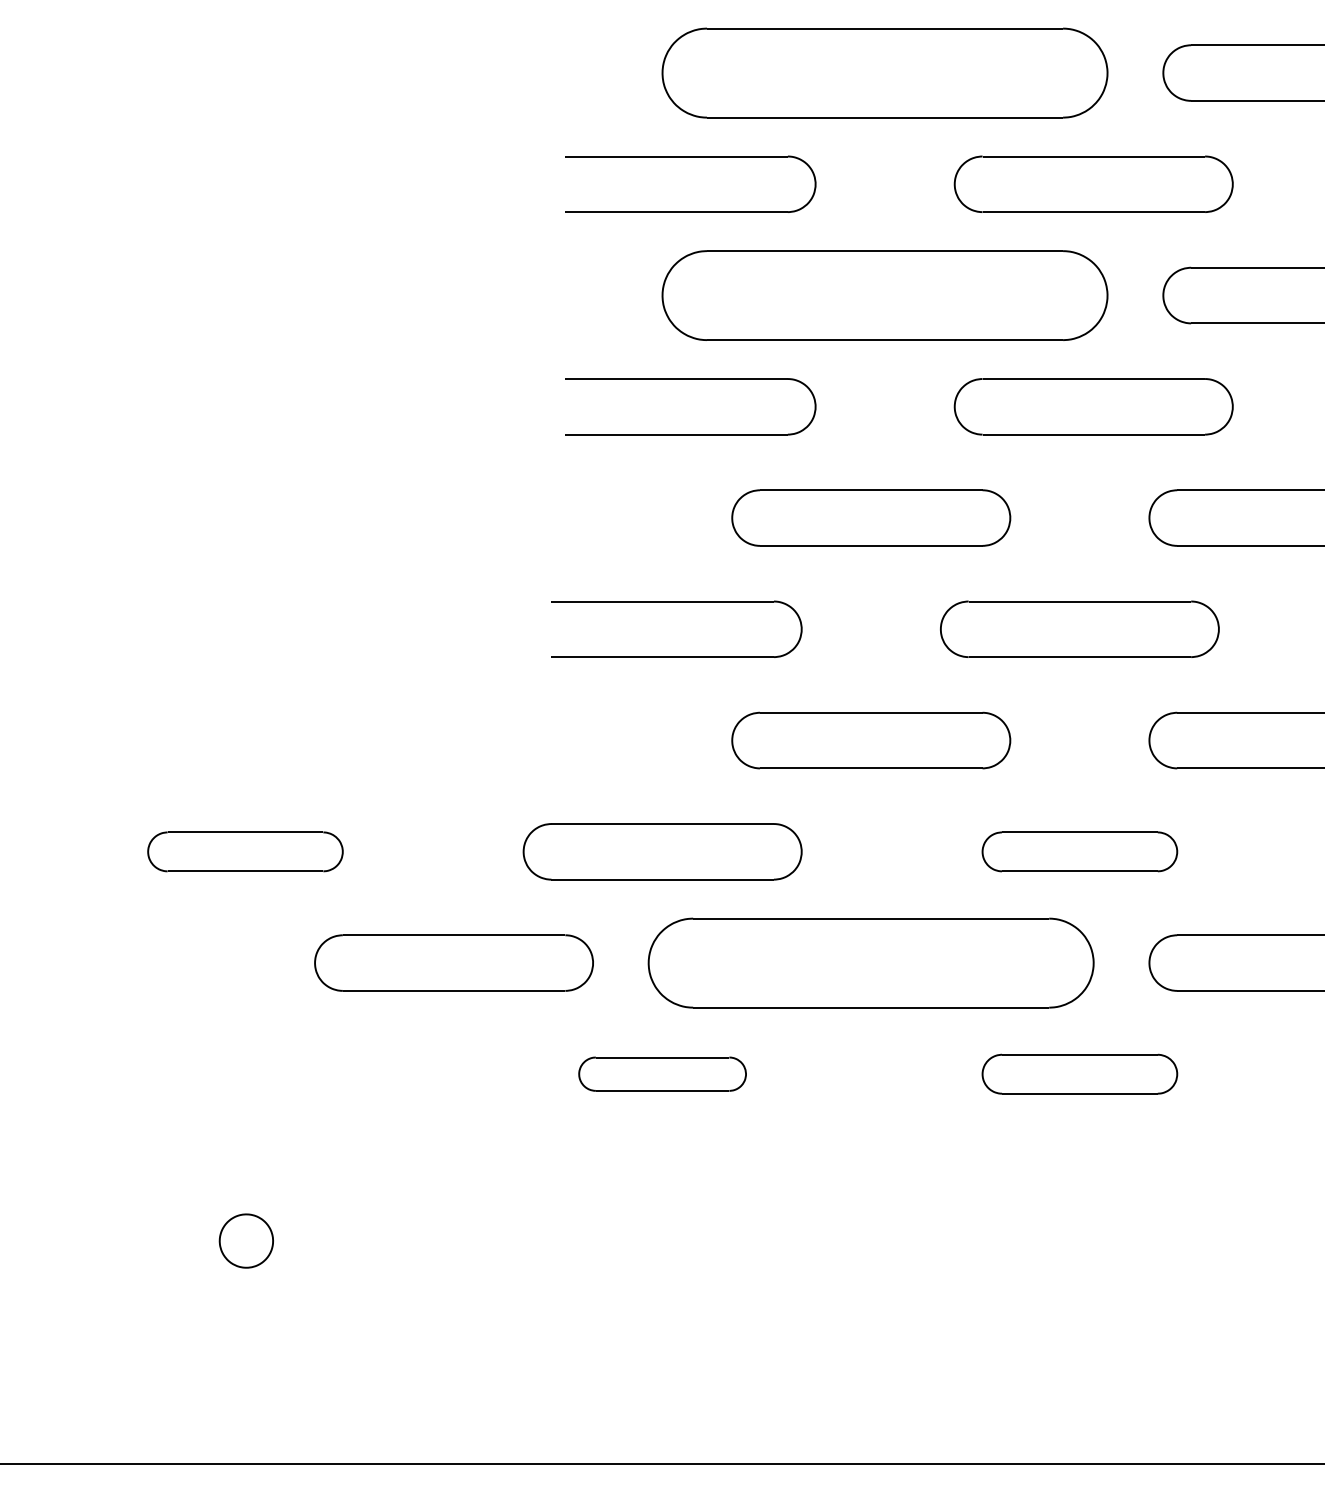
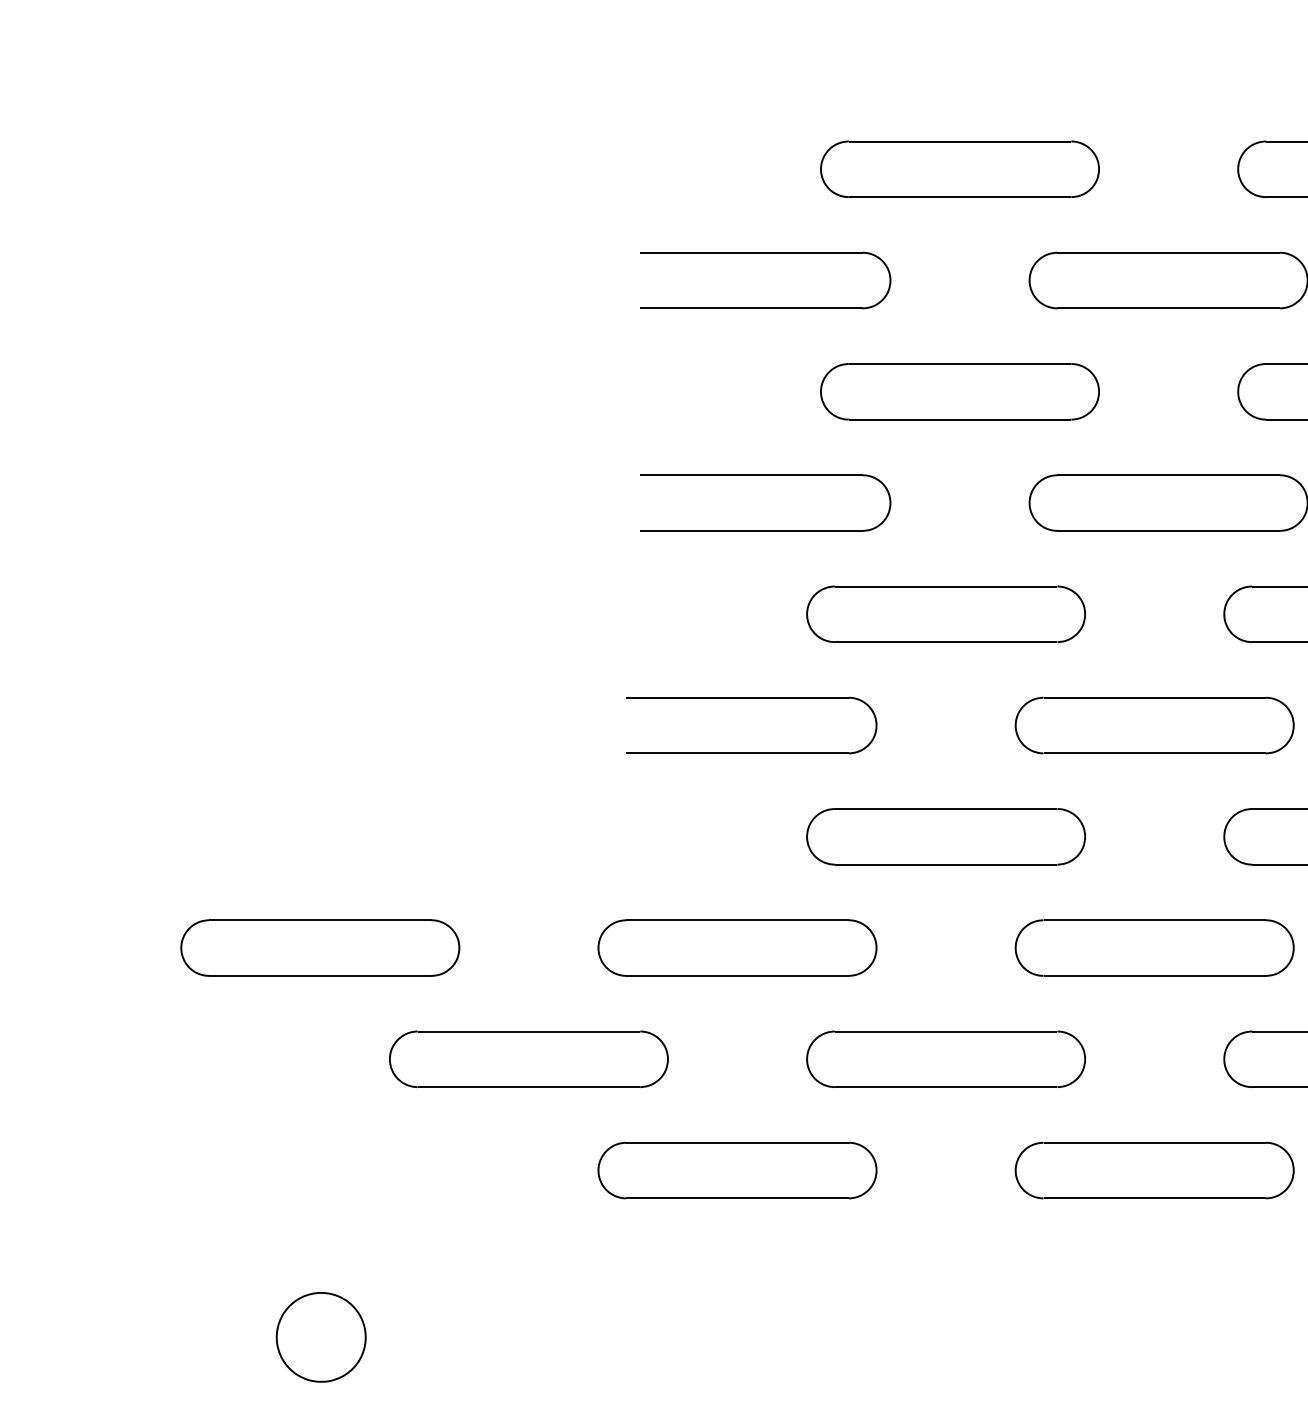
part: (885, 72) -> (960, 168), size x0.62
part: (885, 295) -> (960, 391), size x0.62
part: (245, 851) -> (320, 947), size x1.43
part: (1079, 851) -> (1154, 947), size x1.43
part: (871, 962) -> (946, 1058), size x0.62
part: (662, 1073) -> (737, 1169), size x1.67
part: (1079, 1073) -> (1154, 1169), size x1.43
part: (246, 1240) -> (321, 1336), size x1.67

